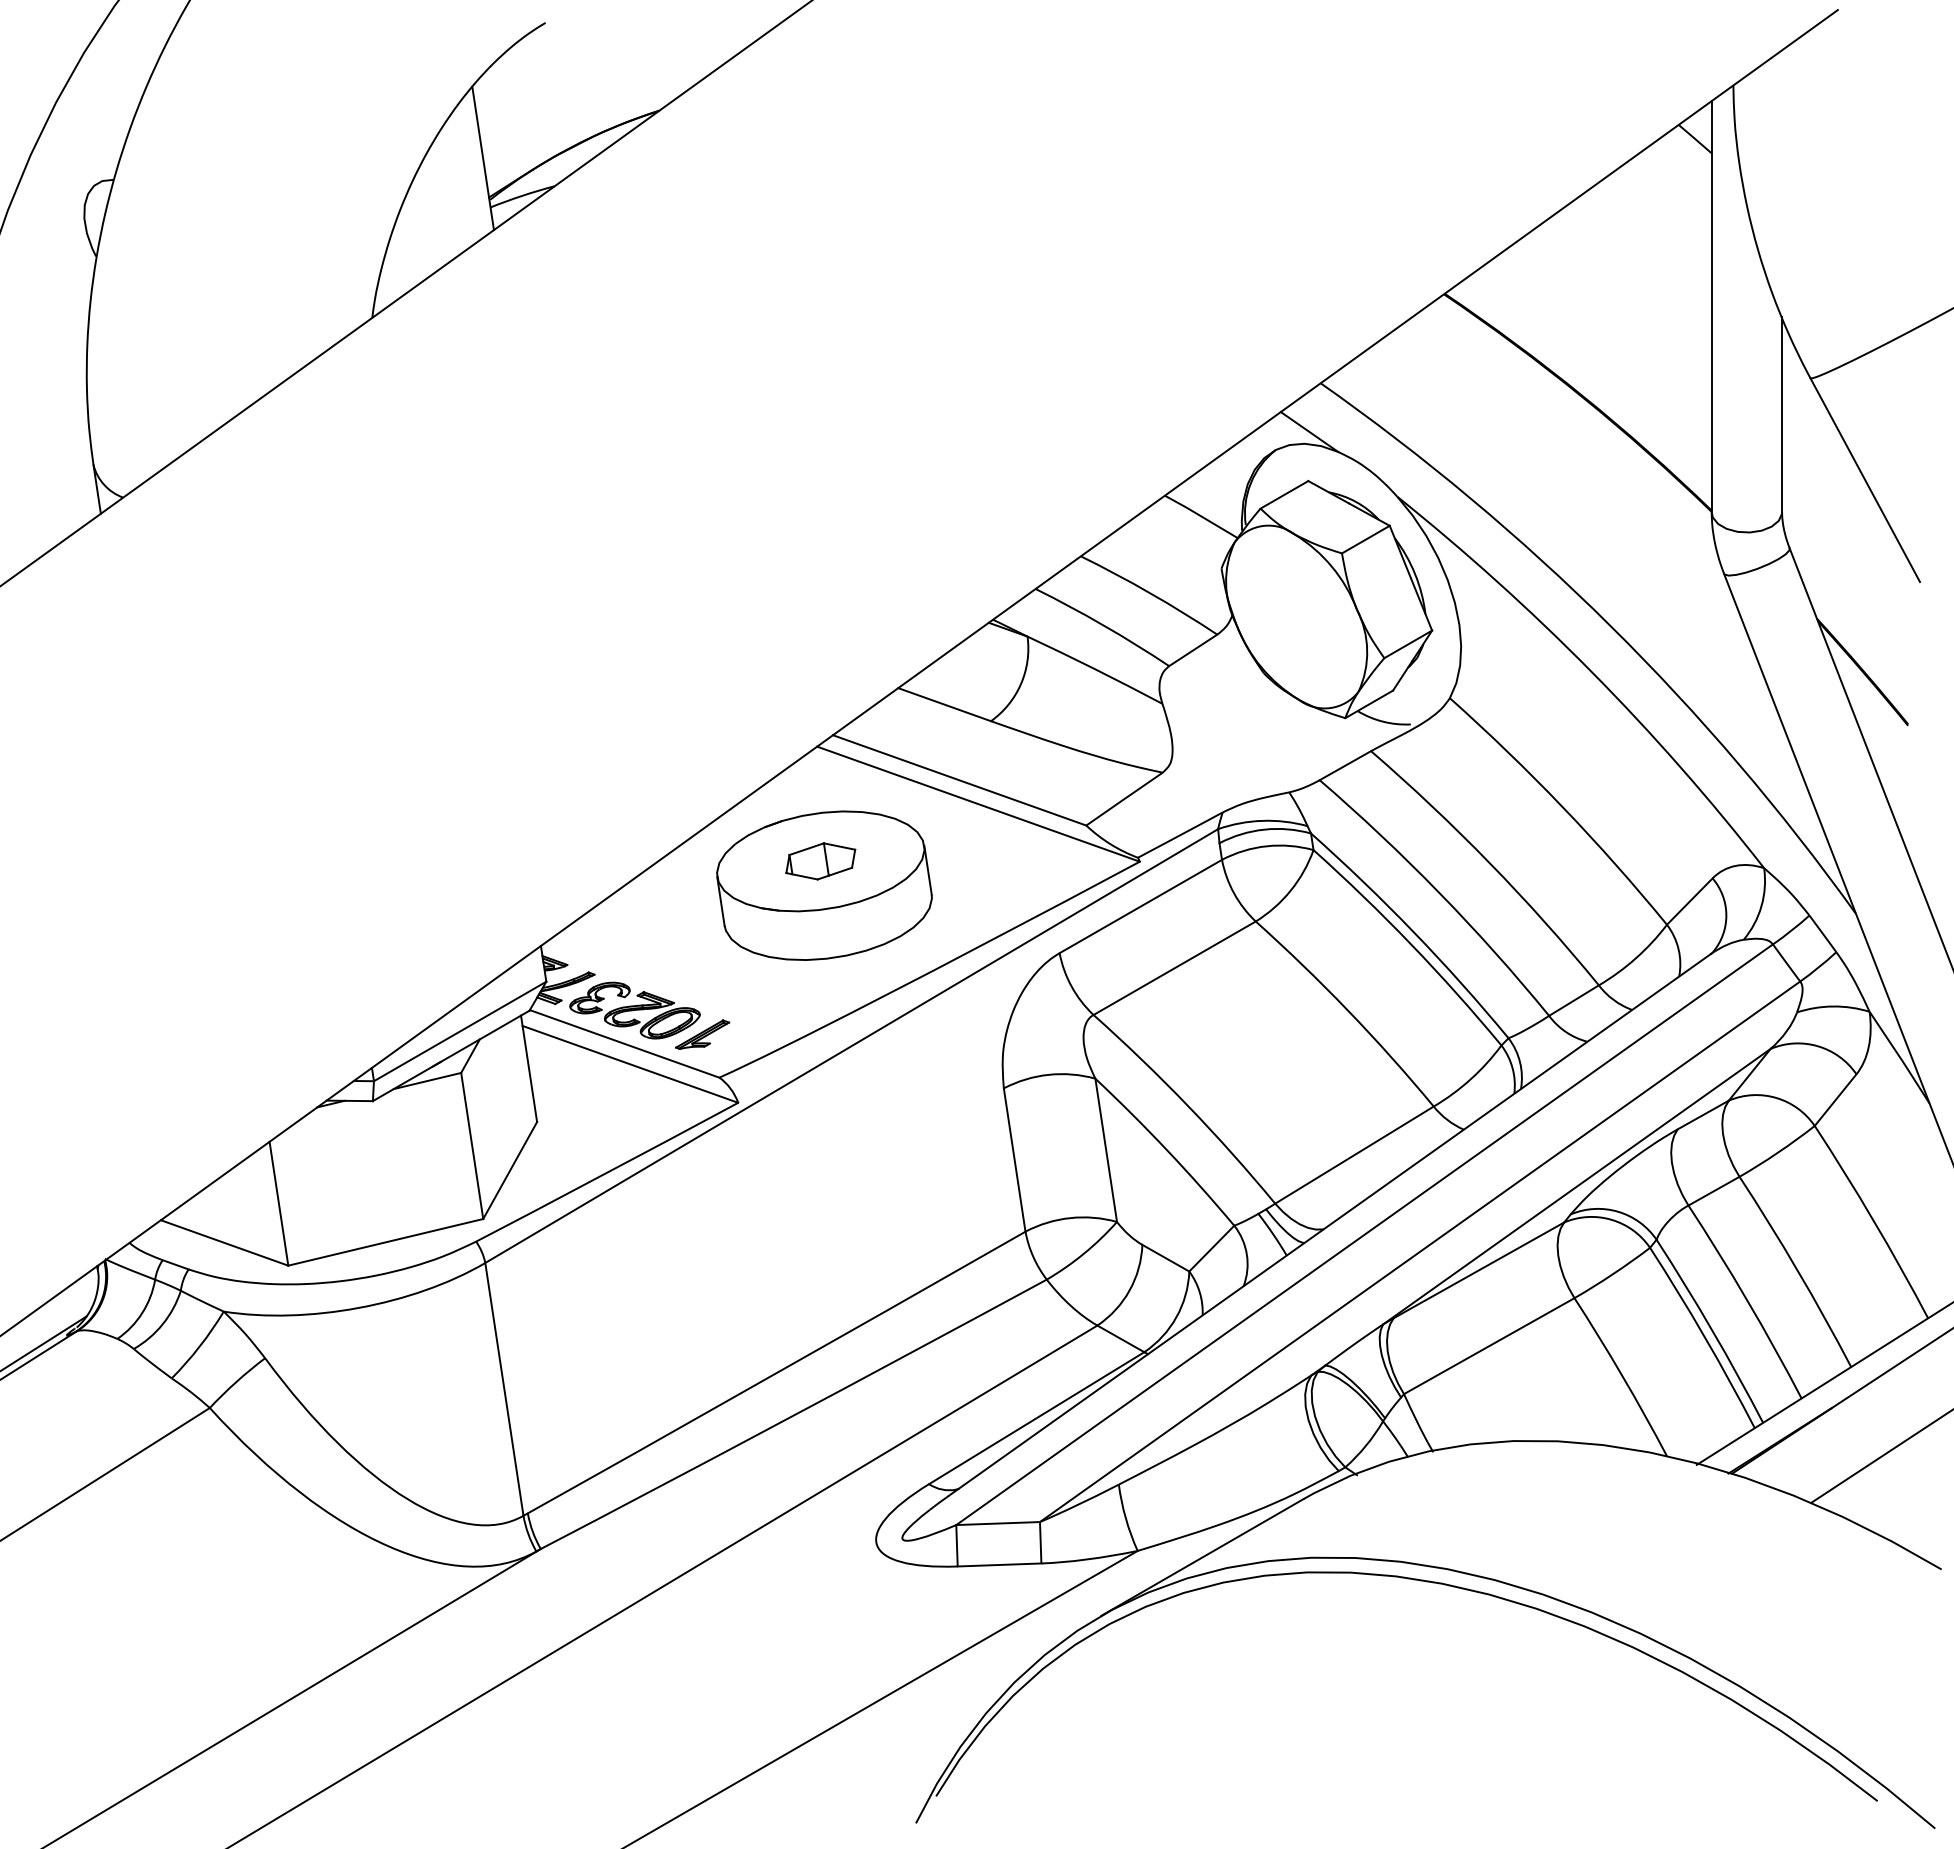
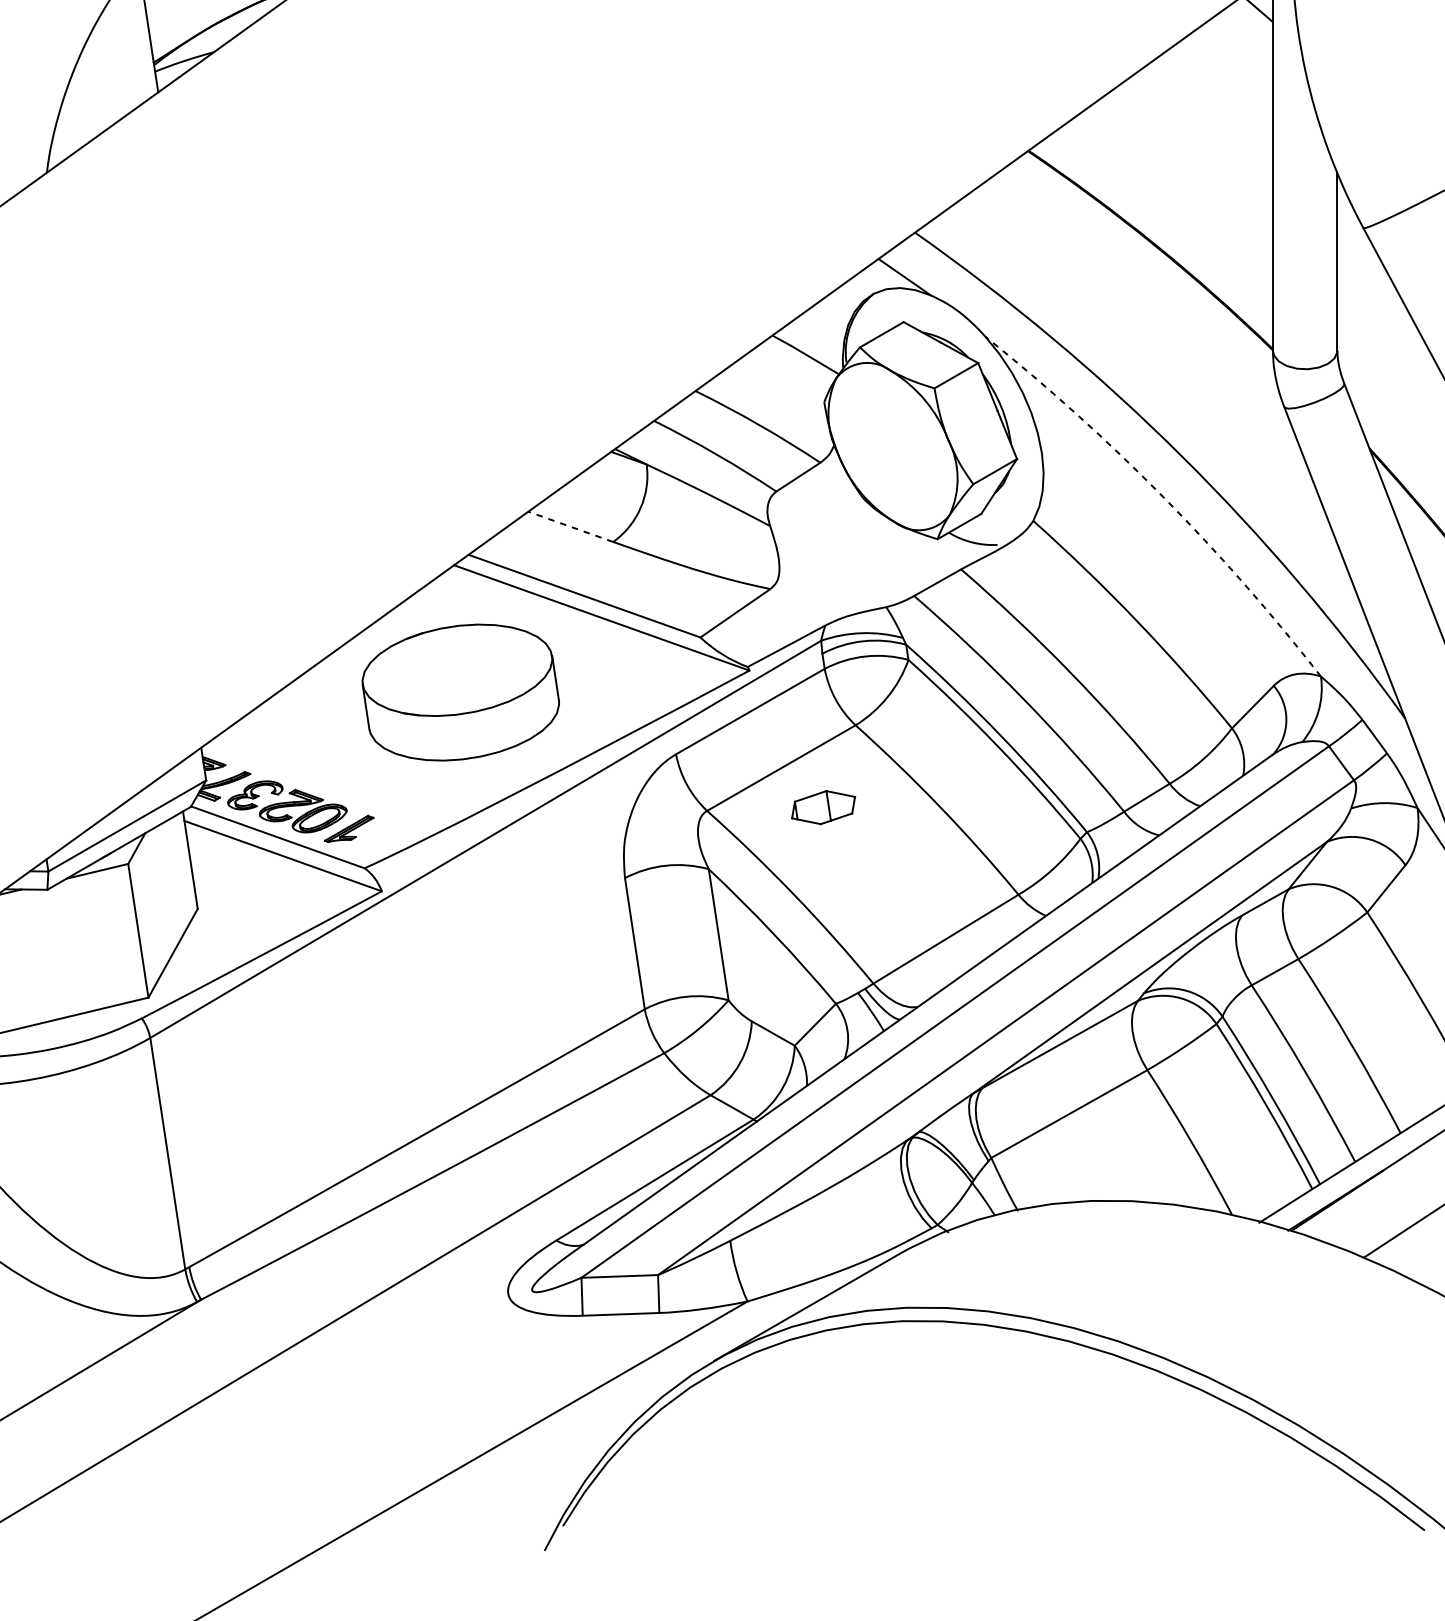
arc: (1591, 671) -> (1162, 496), solid -> dashed
line: (944, 704) -> (570, 526), solid -> dashed
part: (820, 861) -> (823, 807), moved

